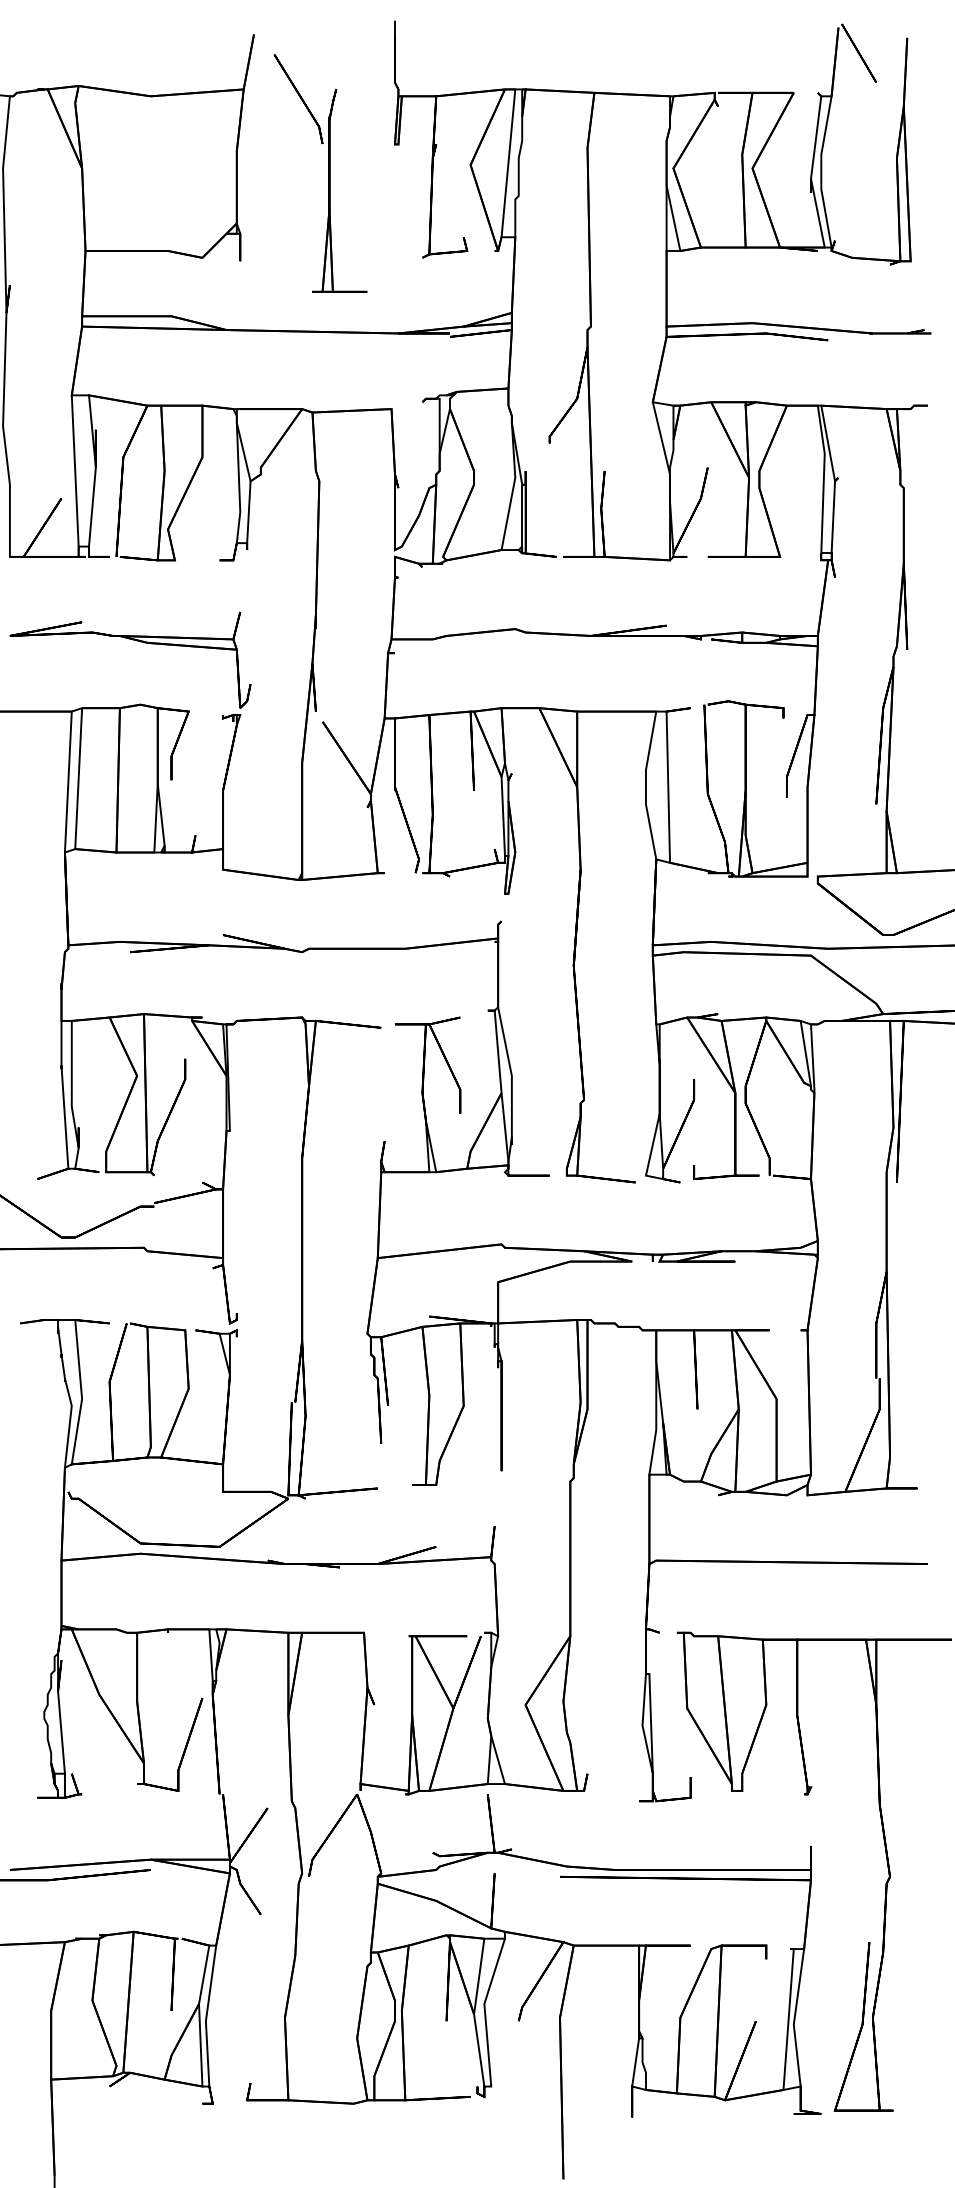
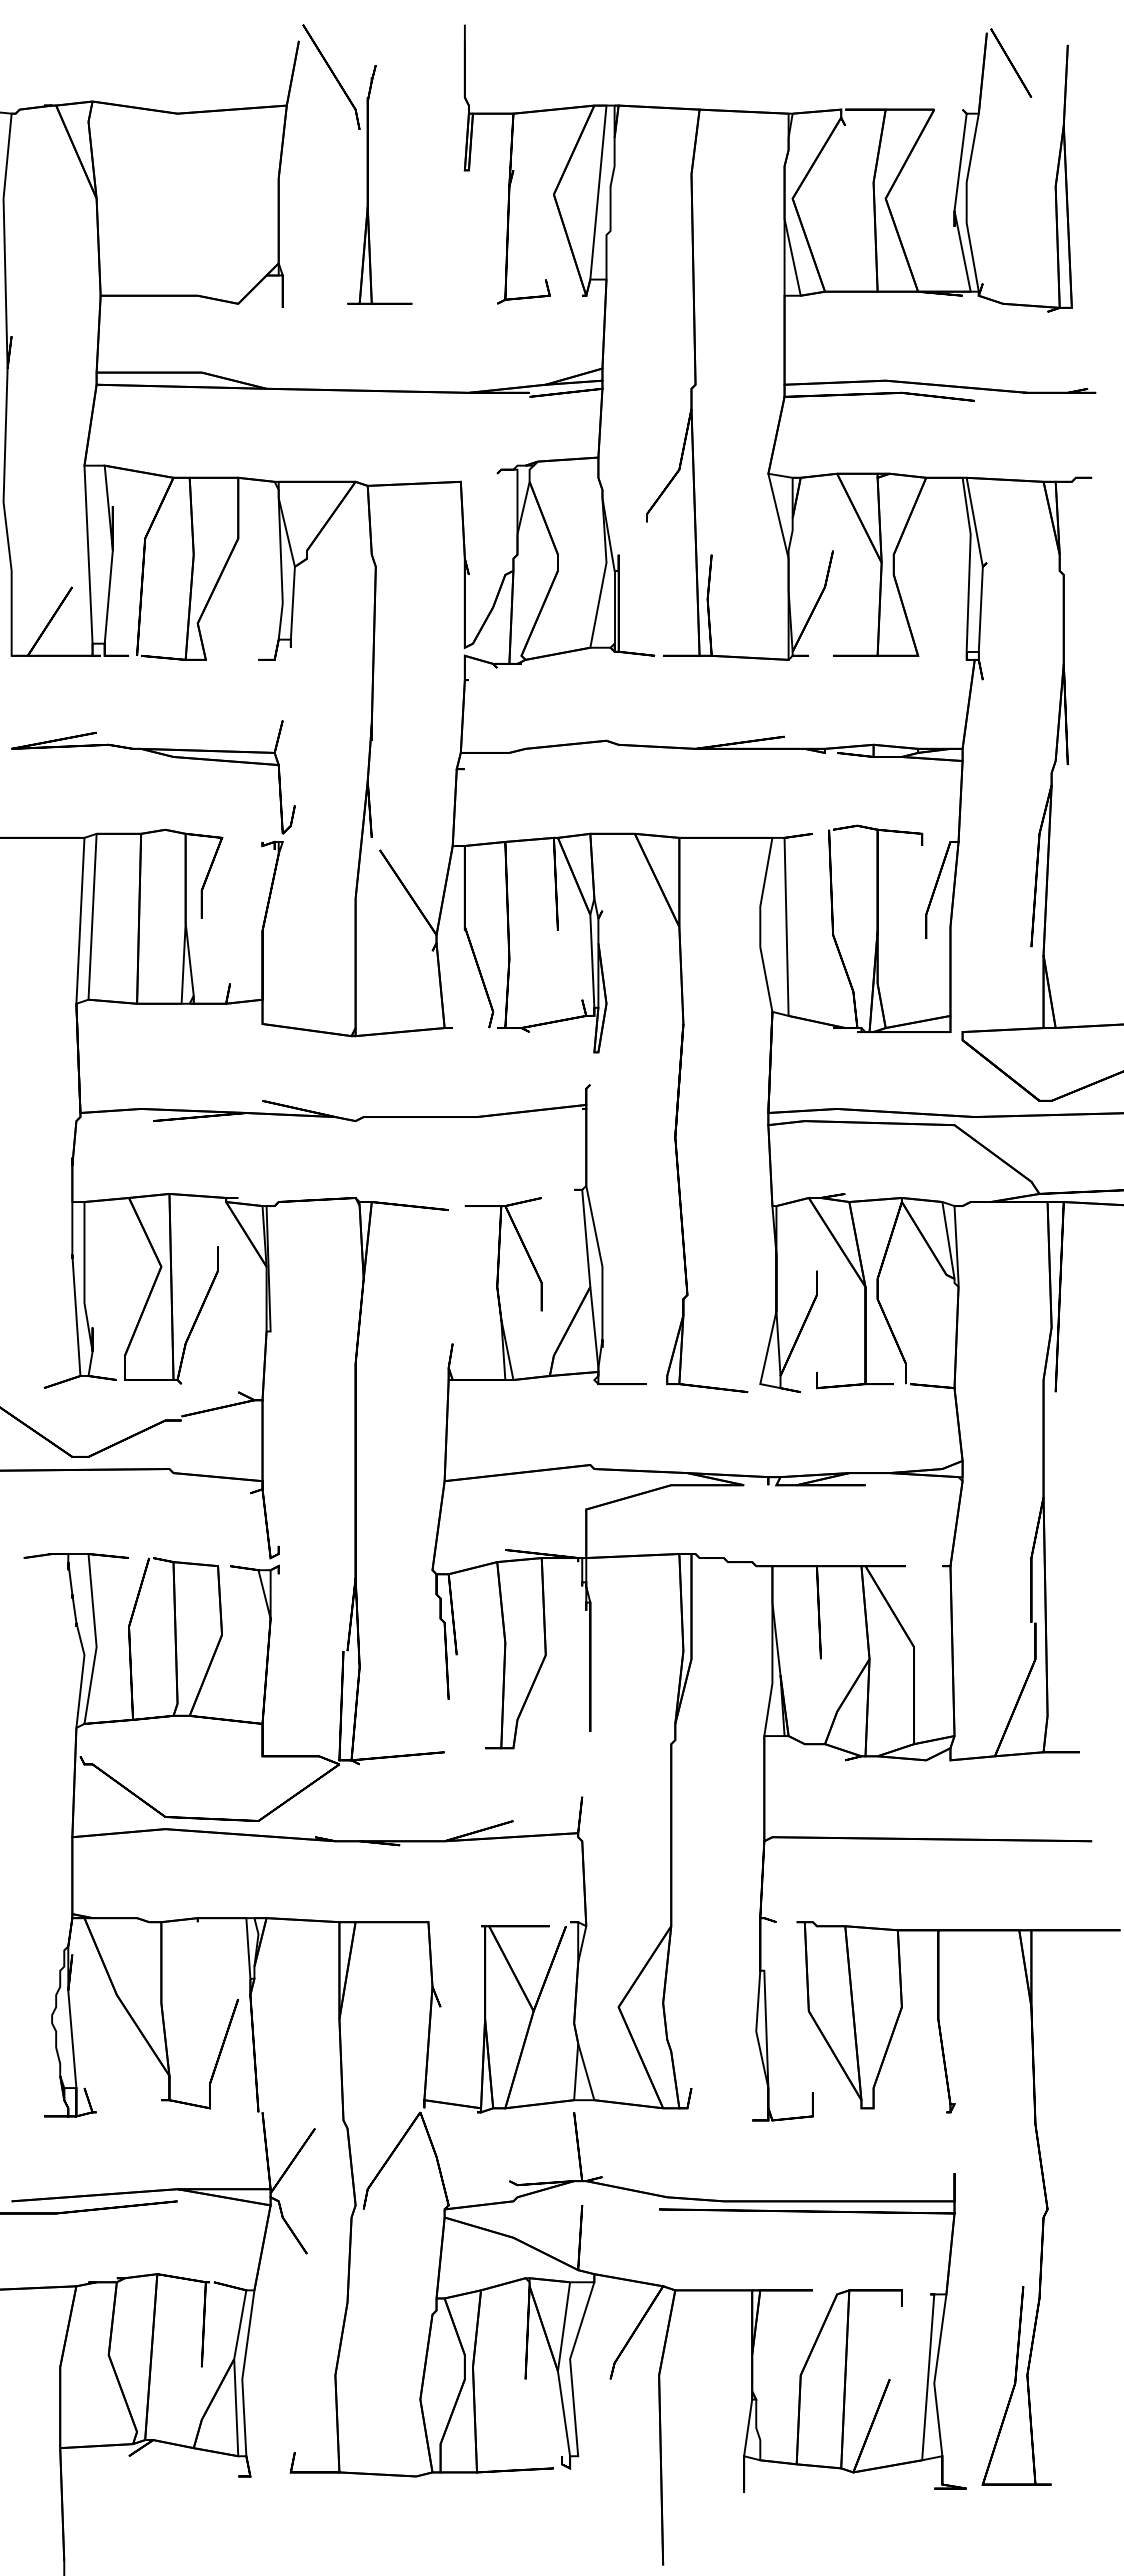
part: (328, 173) -> (366, 164), moved

